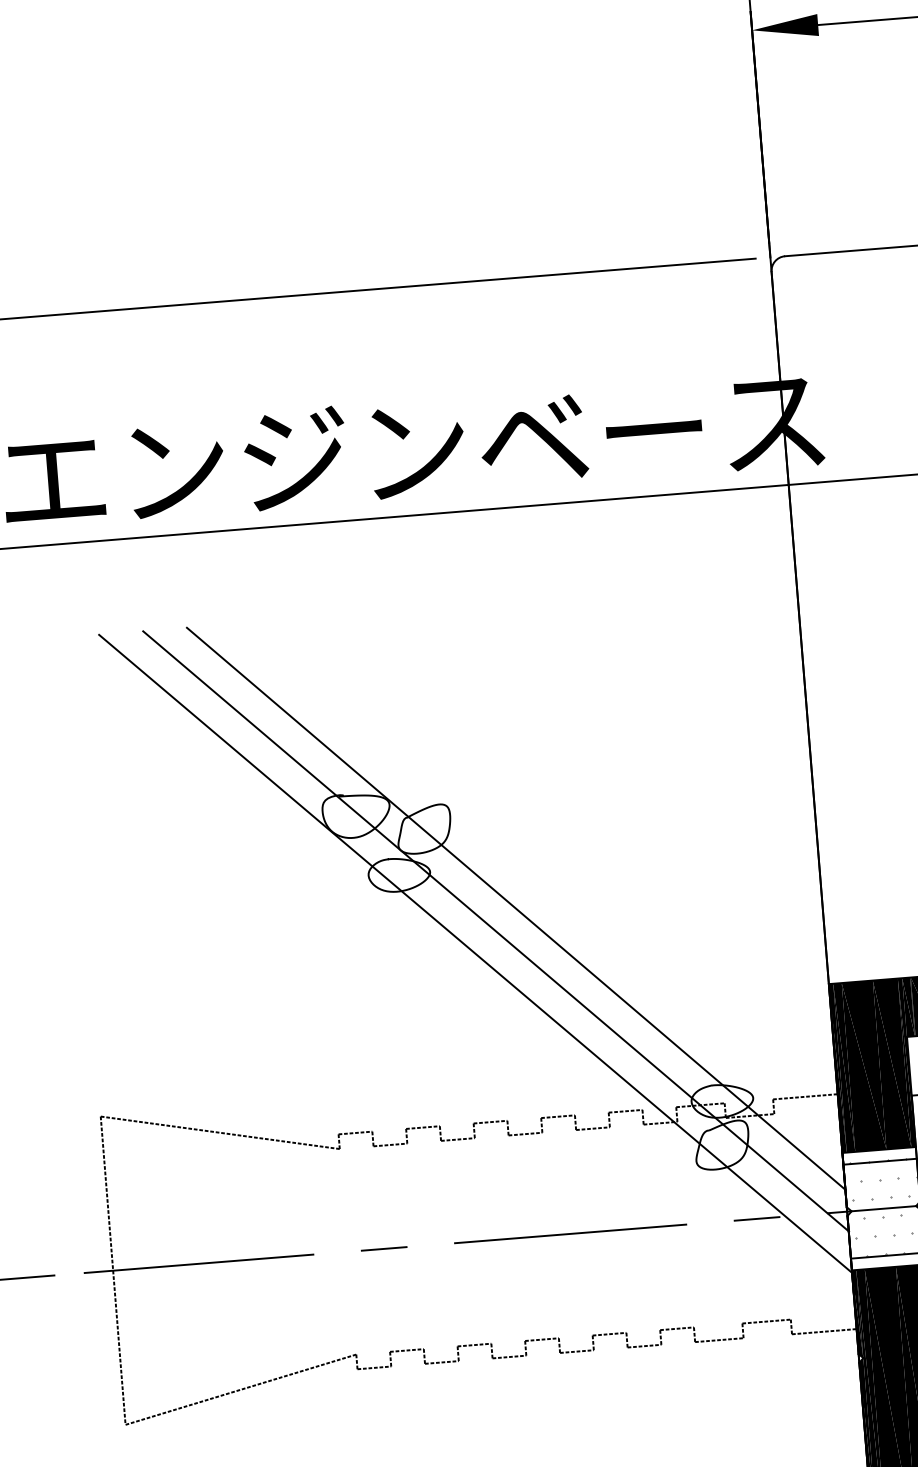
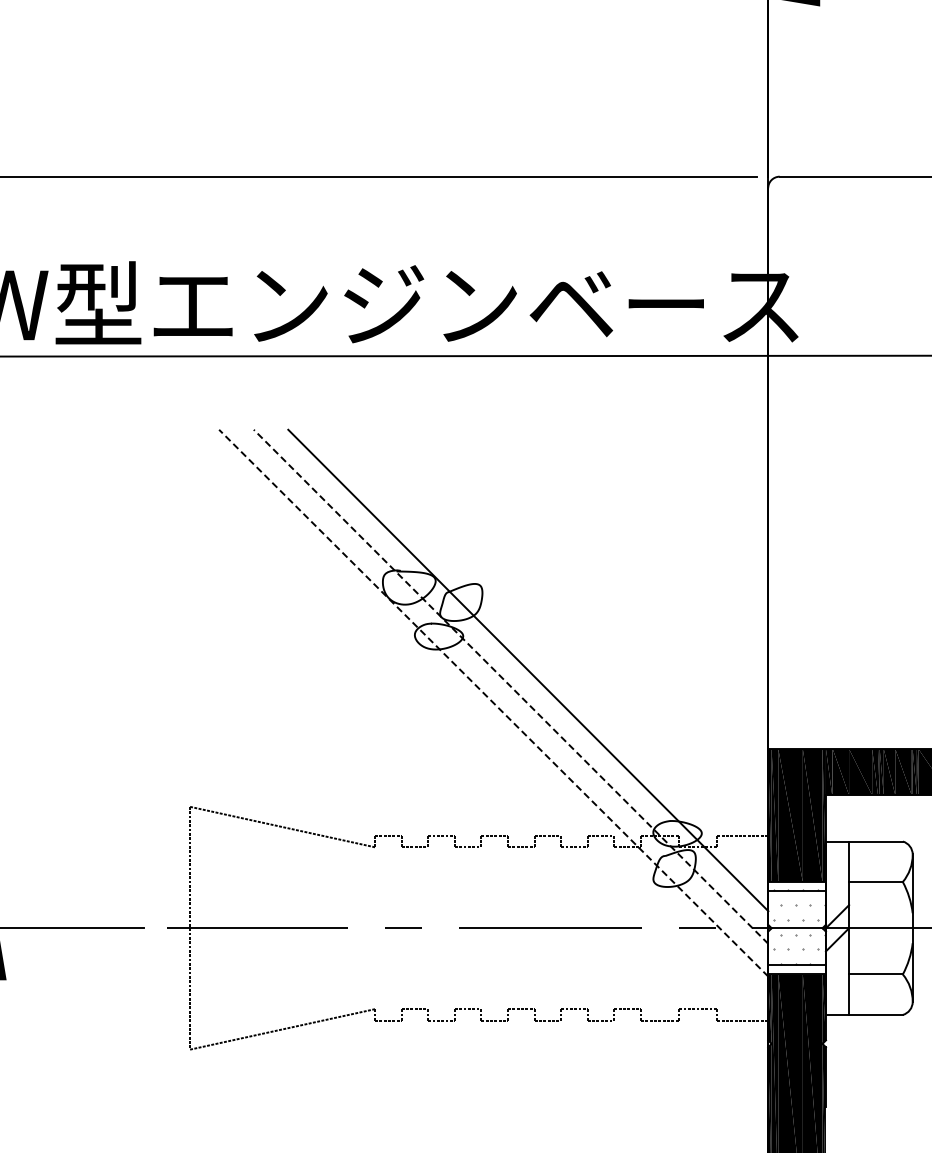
line: (496, 930) -> (511, 686), solid -> dashed
line: (475, 954) -> (493, 703), solid -> dashed

